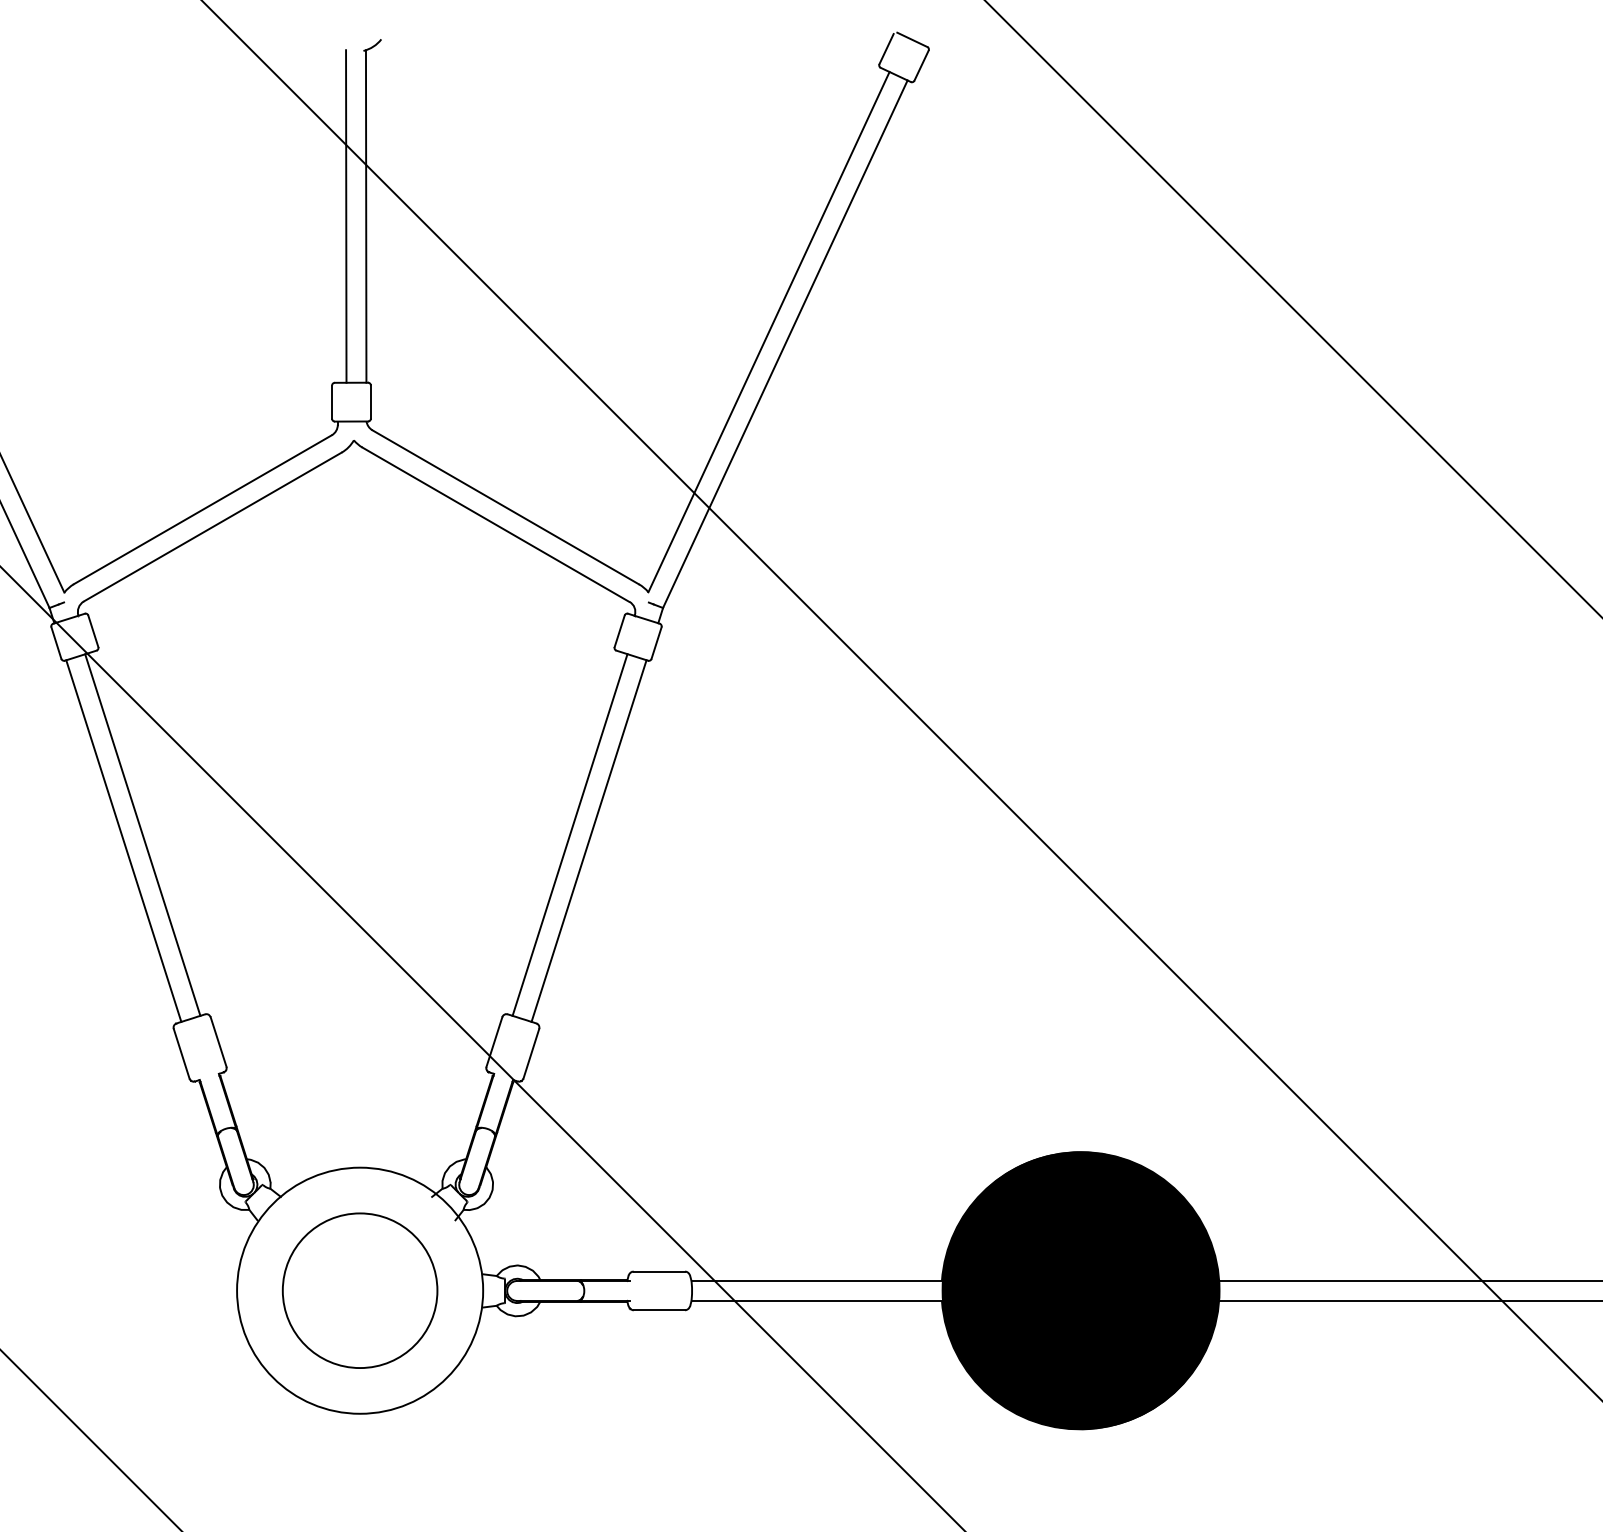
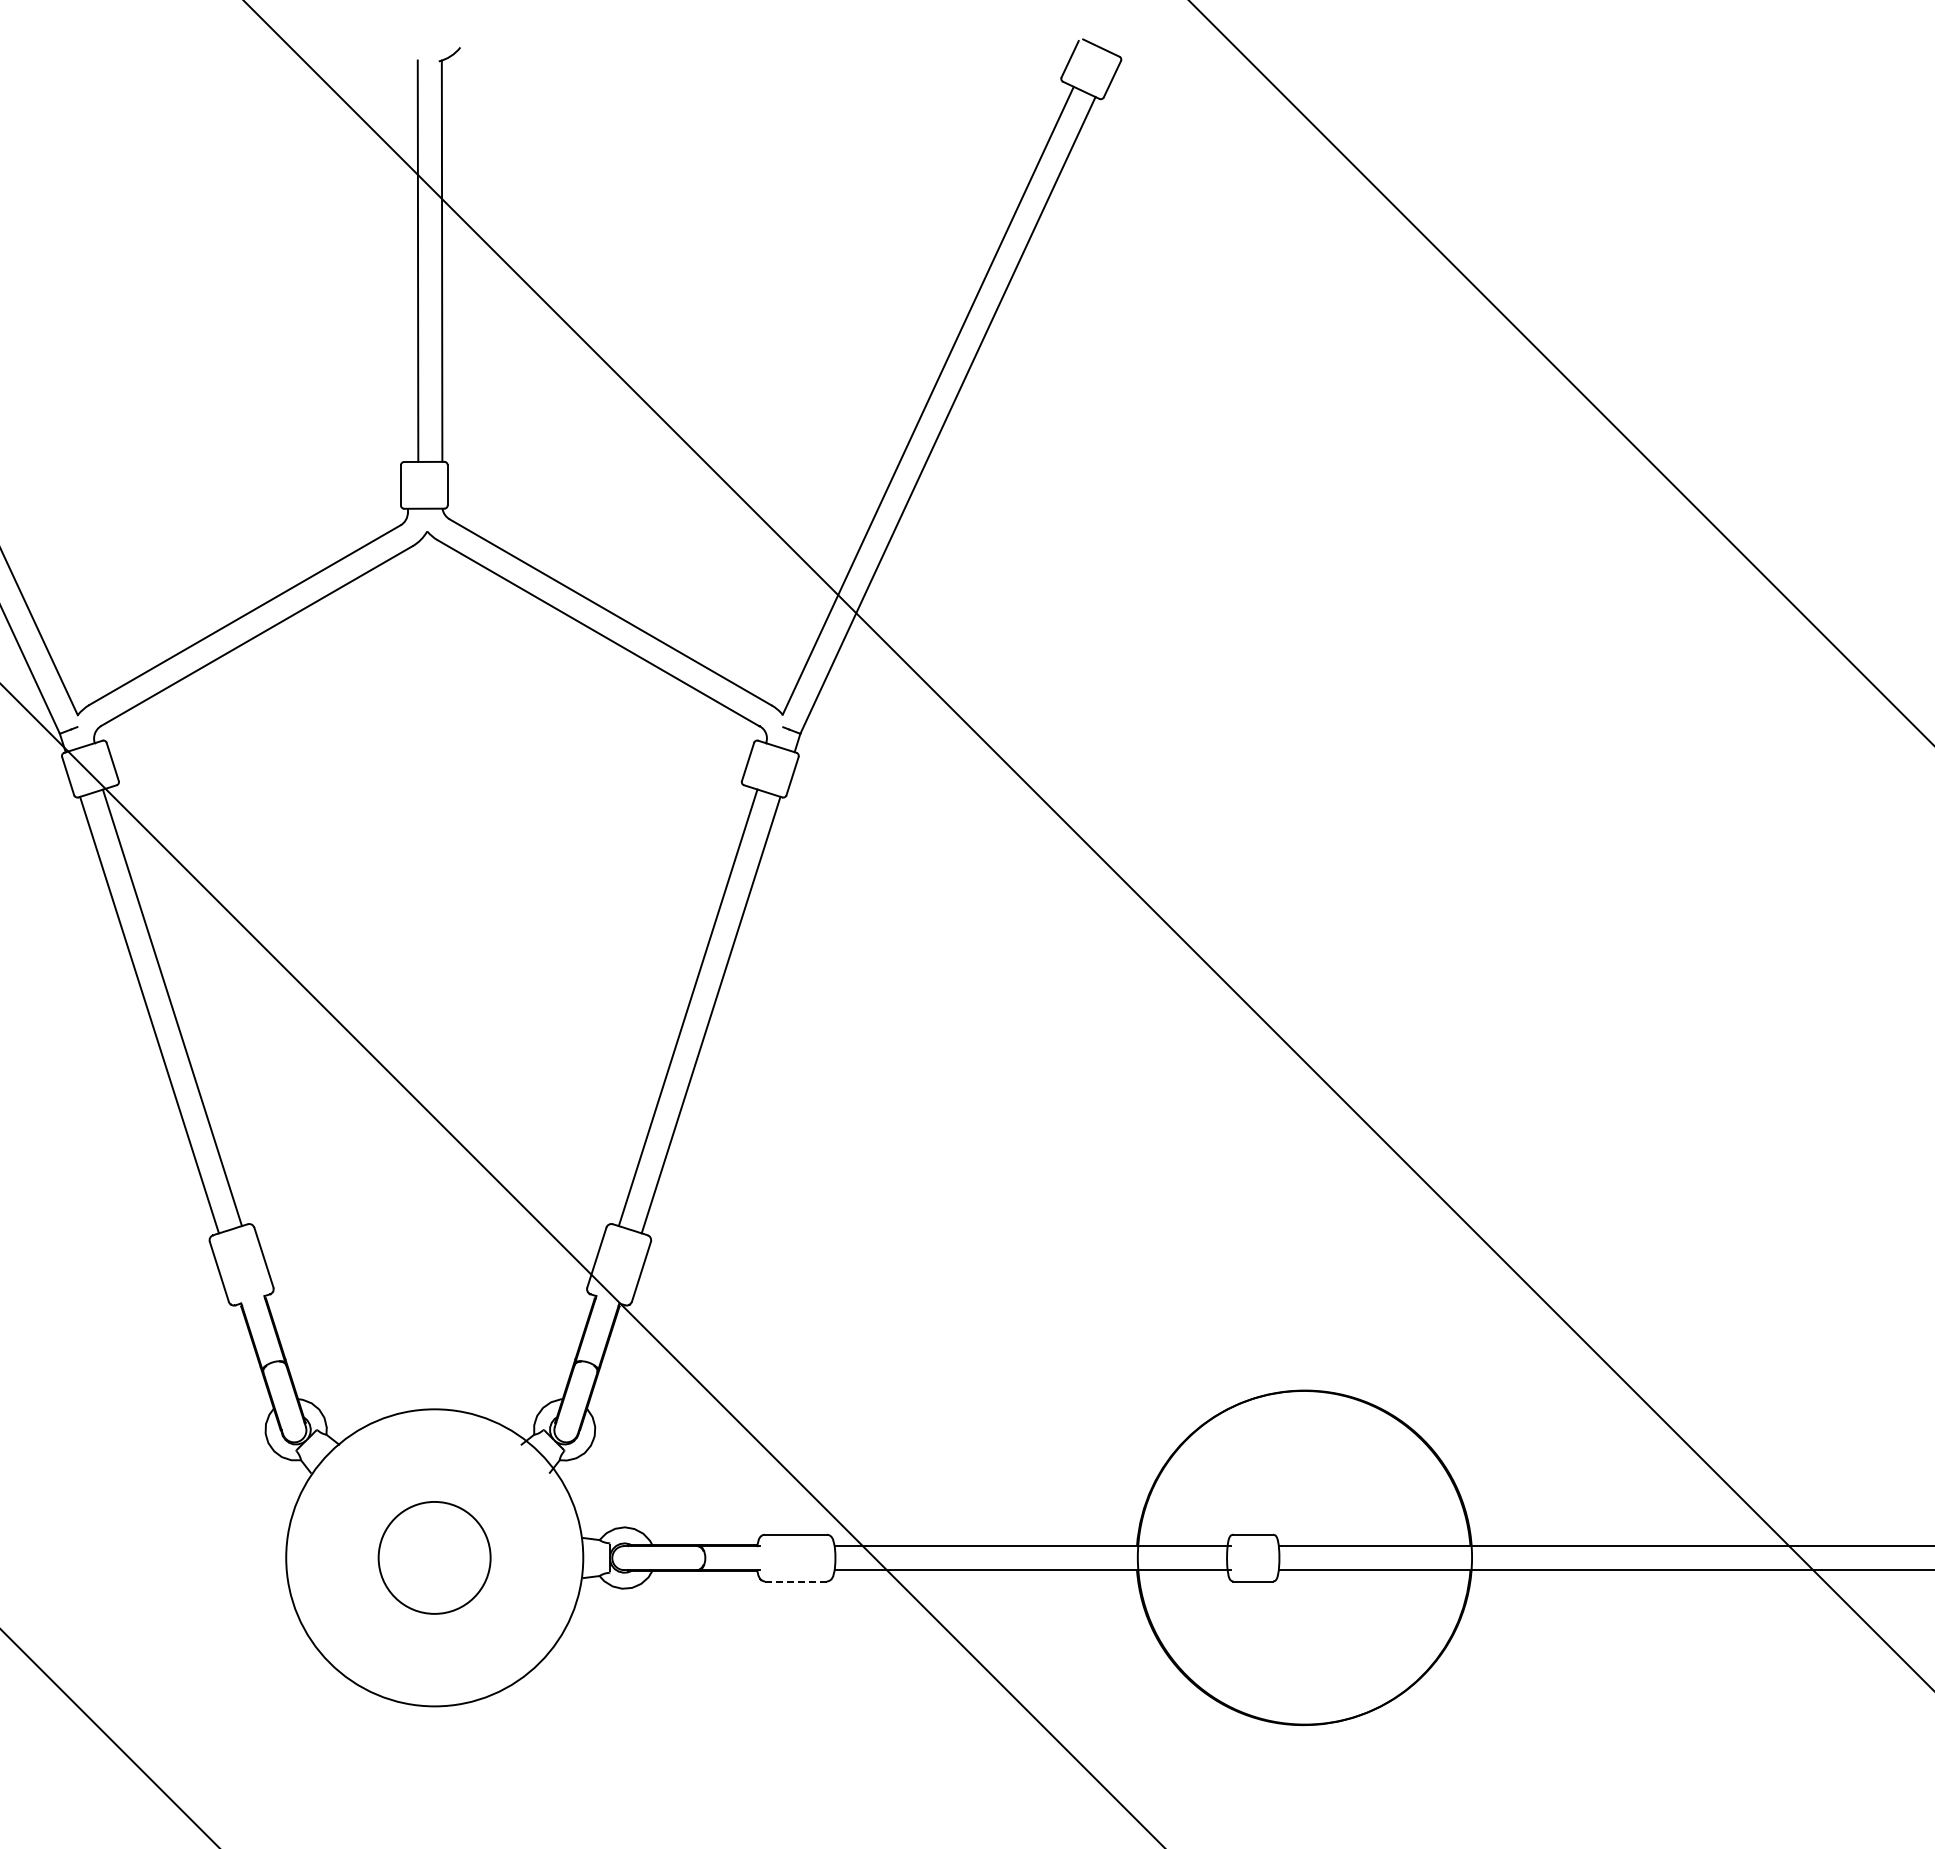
circle: (359, 1290) -> (434, 1557), size x0.6
fill: (1080, 1290) -> (1304, 1557), removed
line: (658, 1310) -> (795, 1581), solid -> dashed

